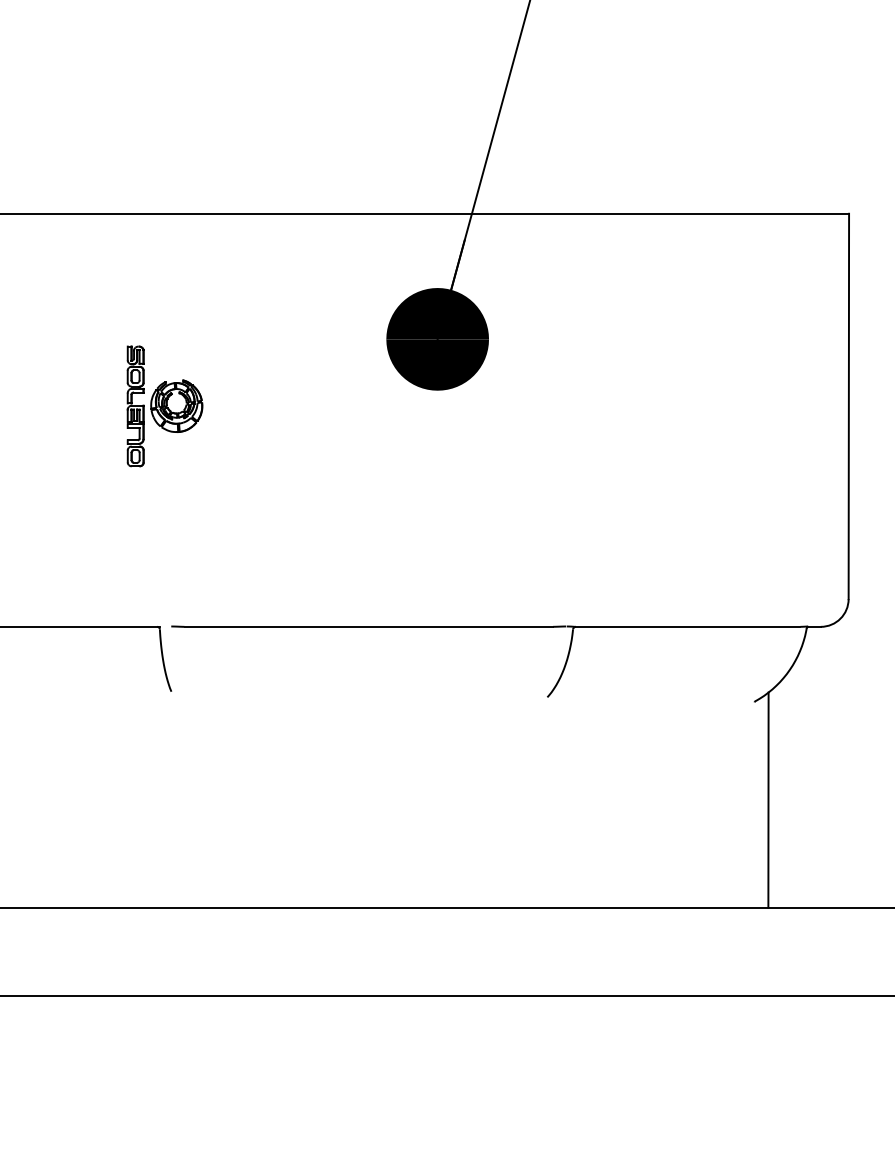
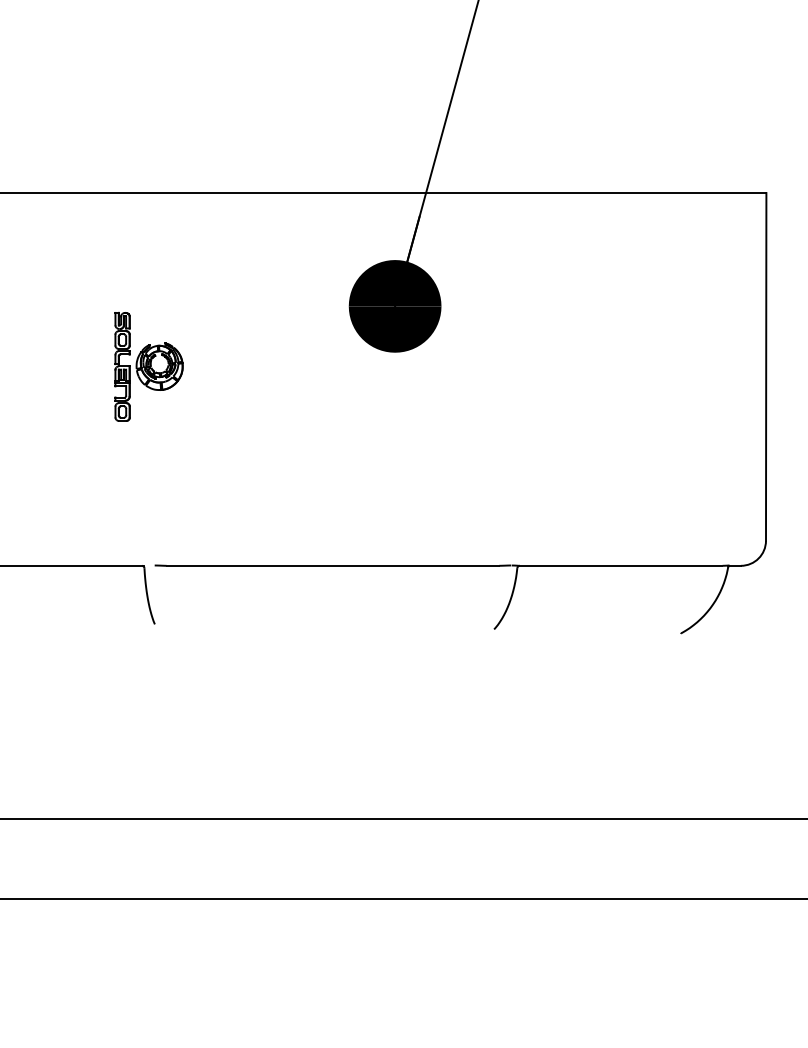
line: (768, 800) -> (693, 722), removed

